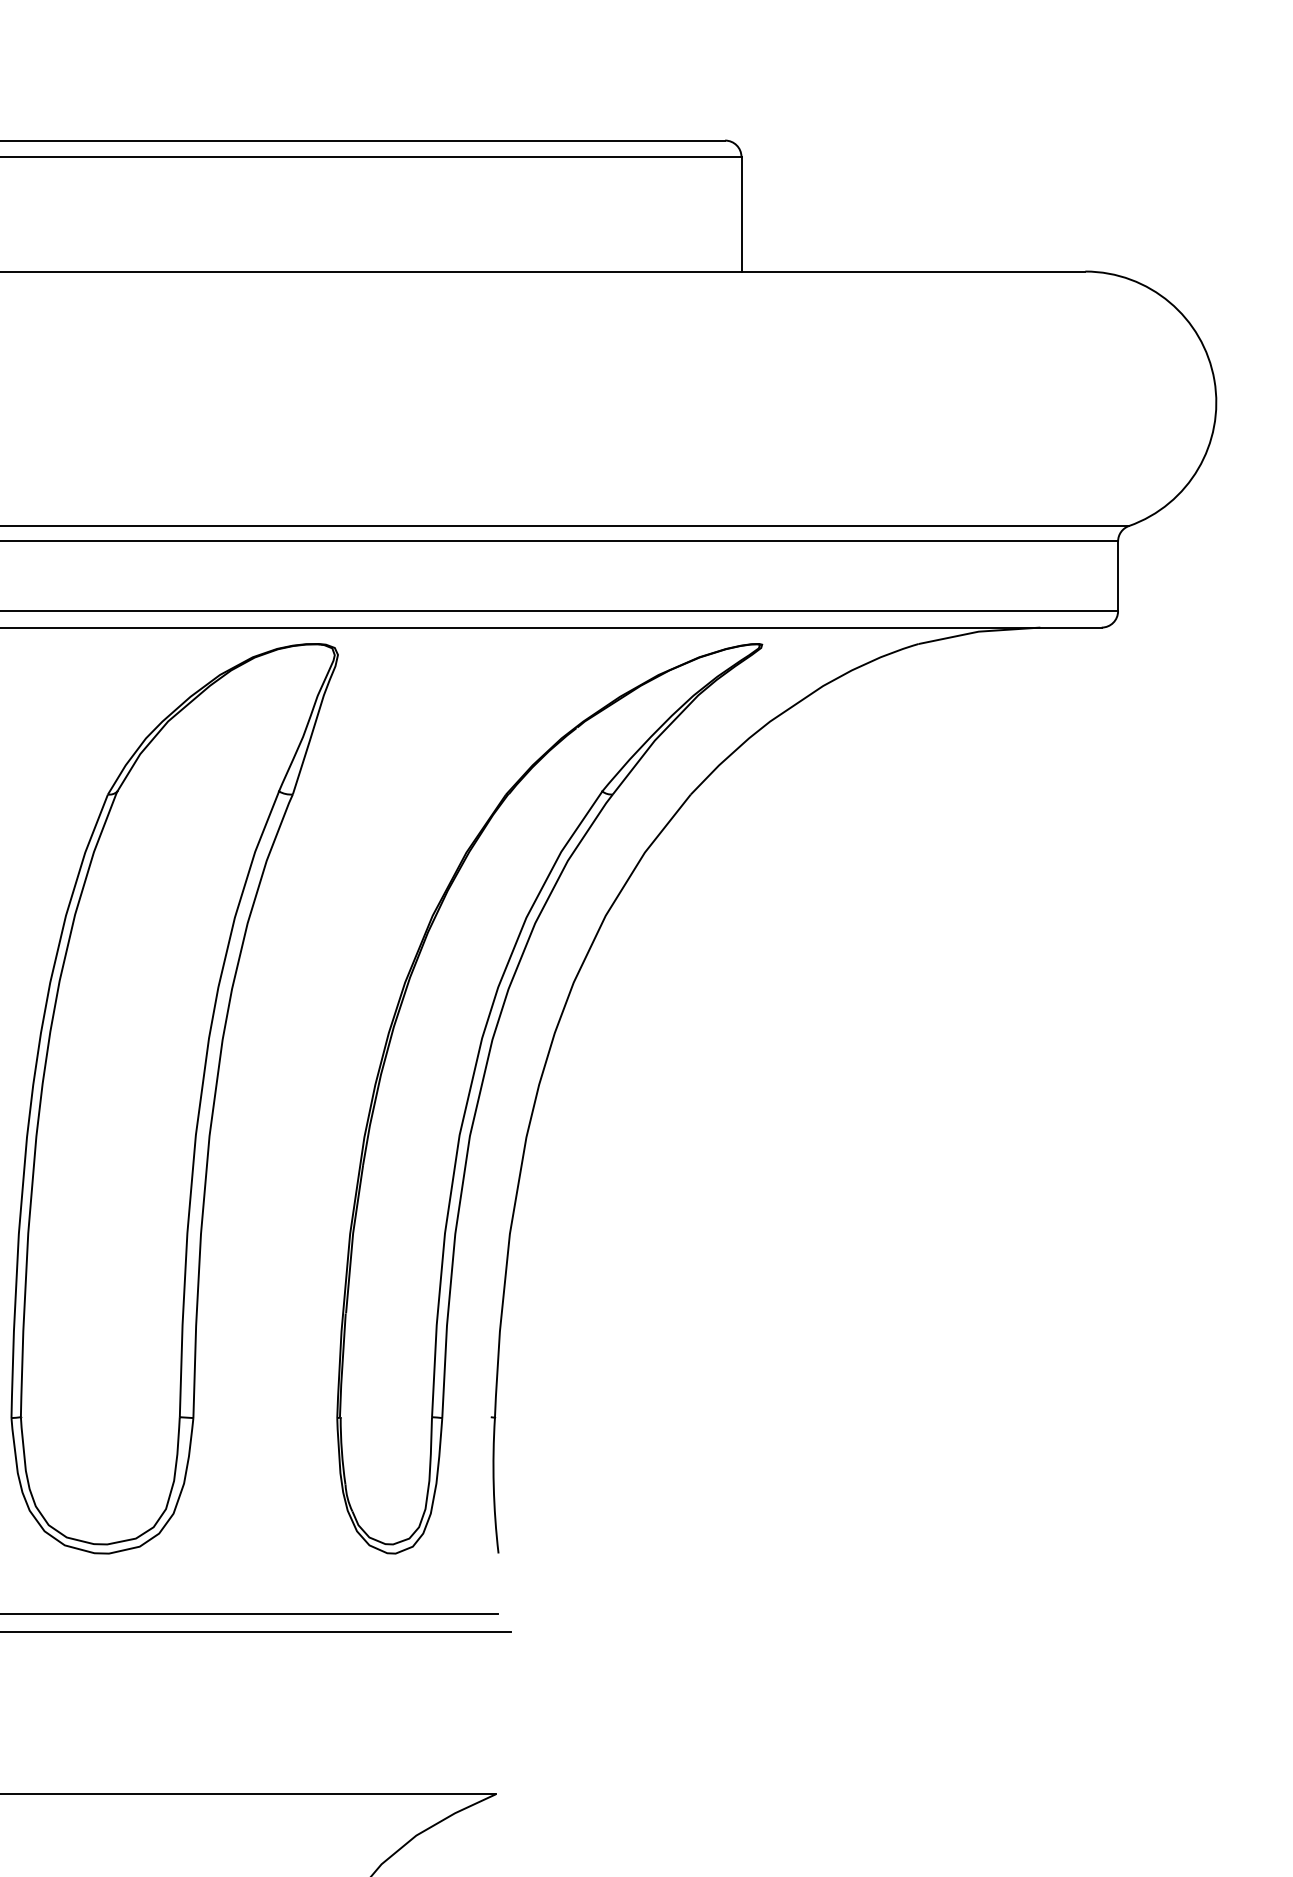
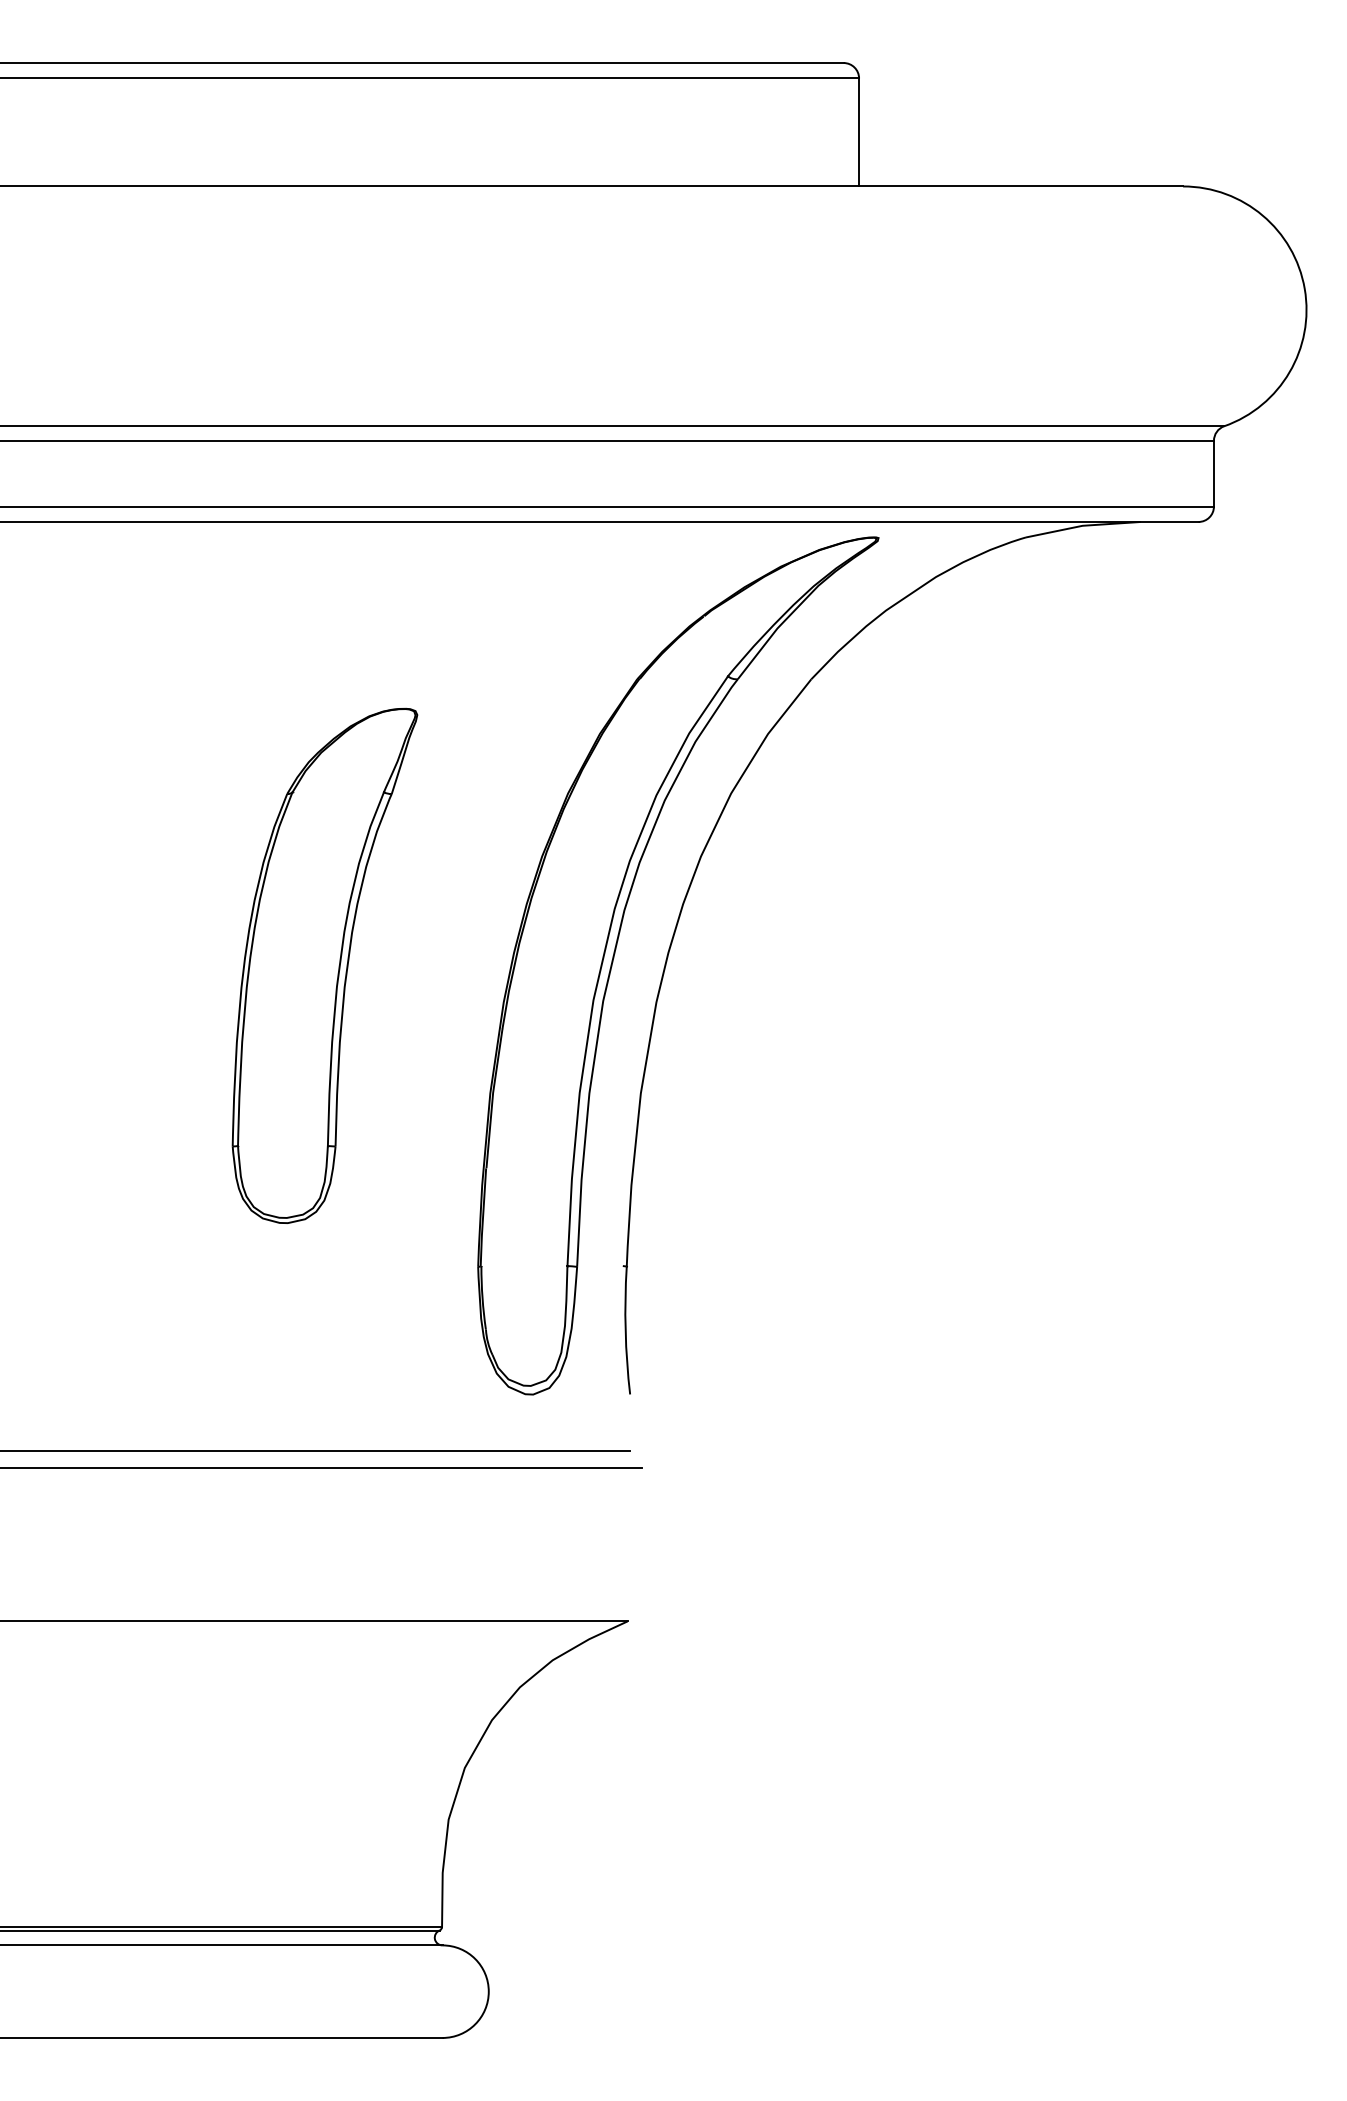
part: (174, 1098) -> (324, 965), size x0.6

